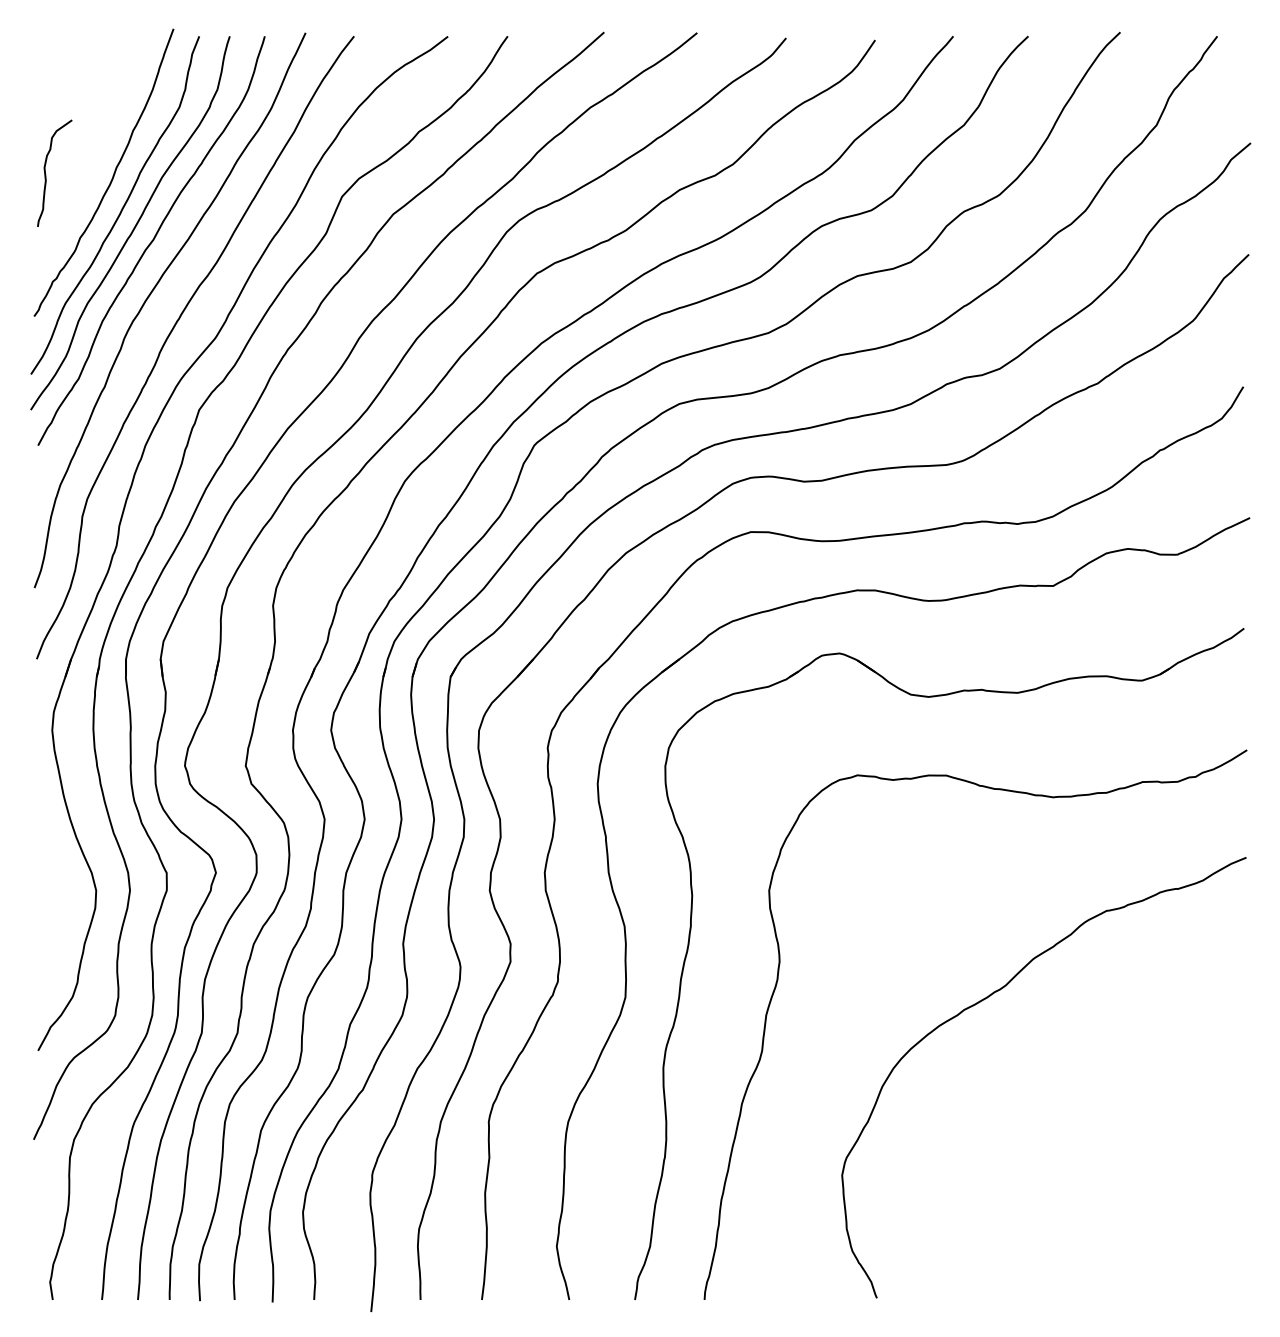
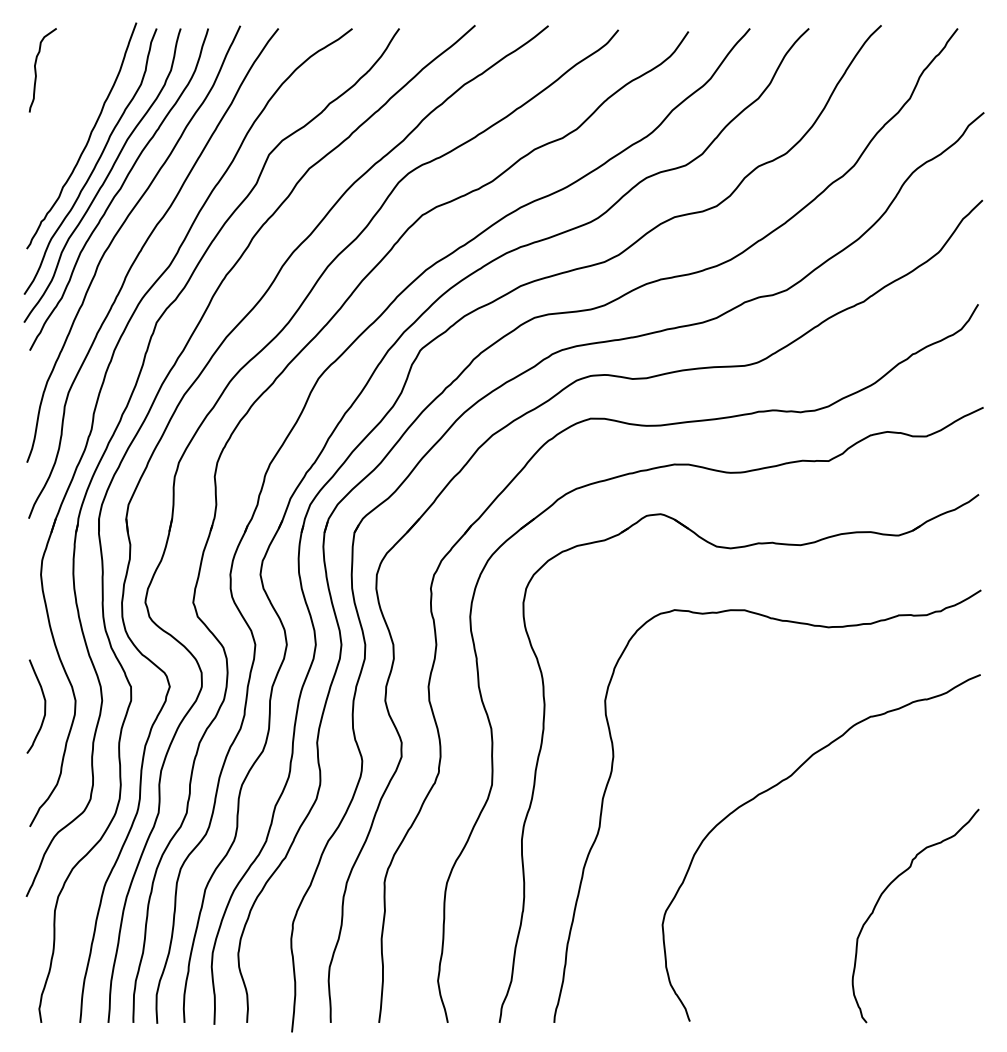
curve: (46, 173) -> (36, 70), moved
curve: (56, 897) -> (44, 706), added
curve: (1125, 1132) -> (885, 891), added

